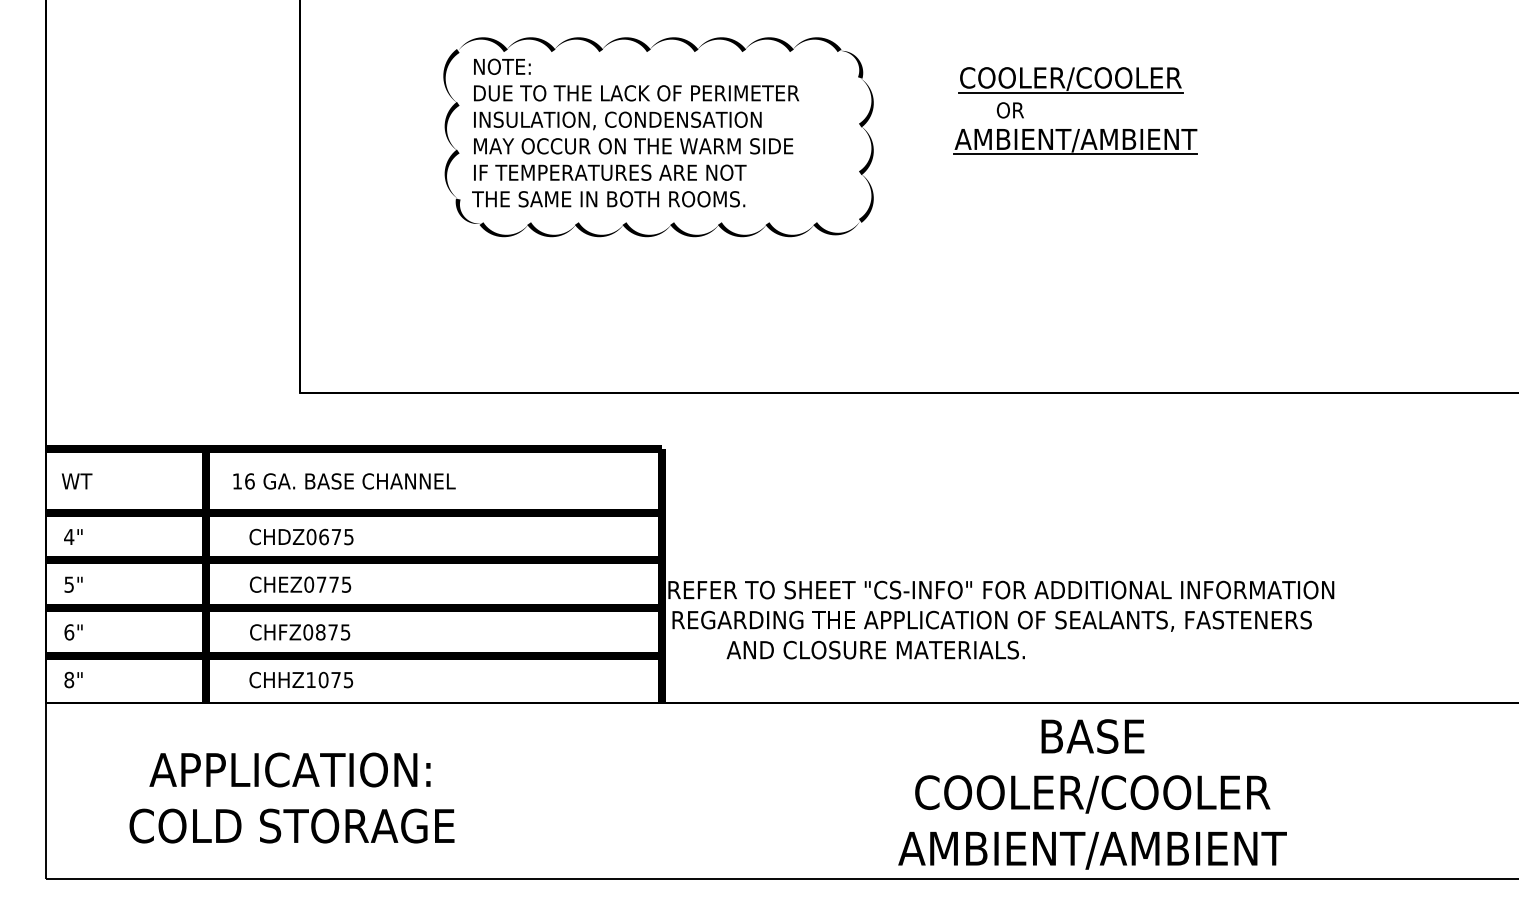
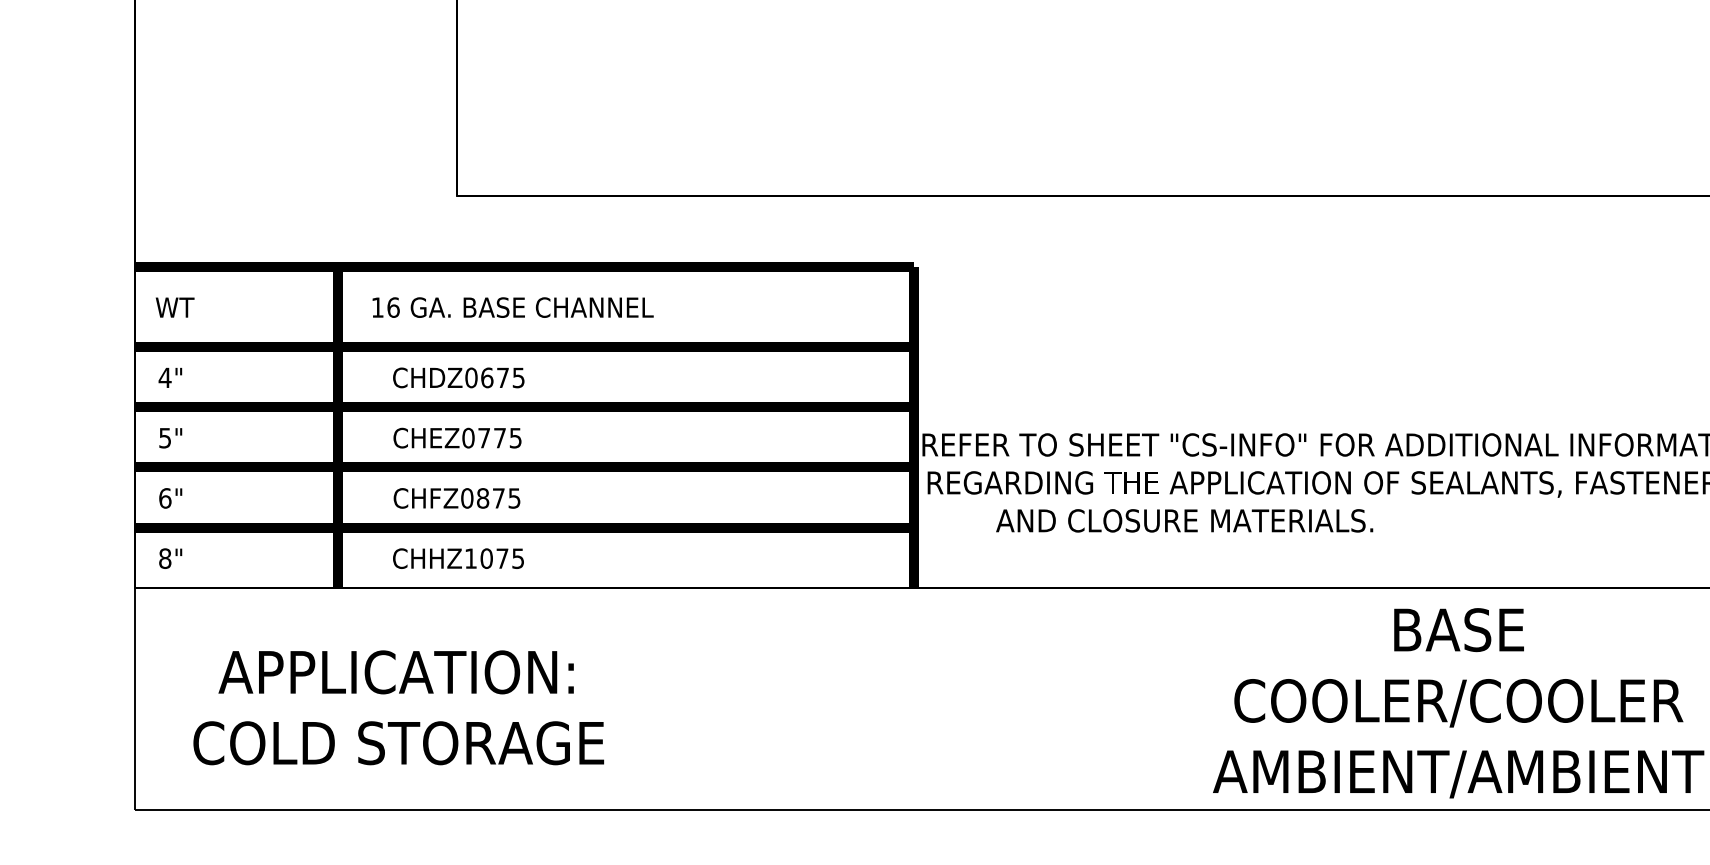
text: (291, 797) -> (398, 707), moved

